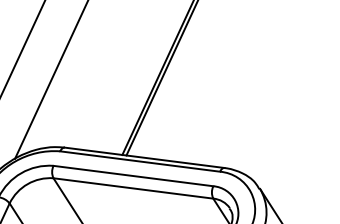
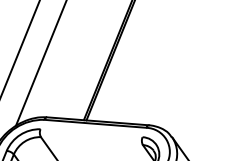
line: (133, 176) -> (91, 133), removed
line: (132, 189) -> (91, 141), removed

